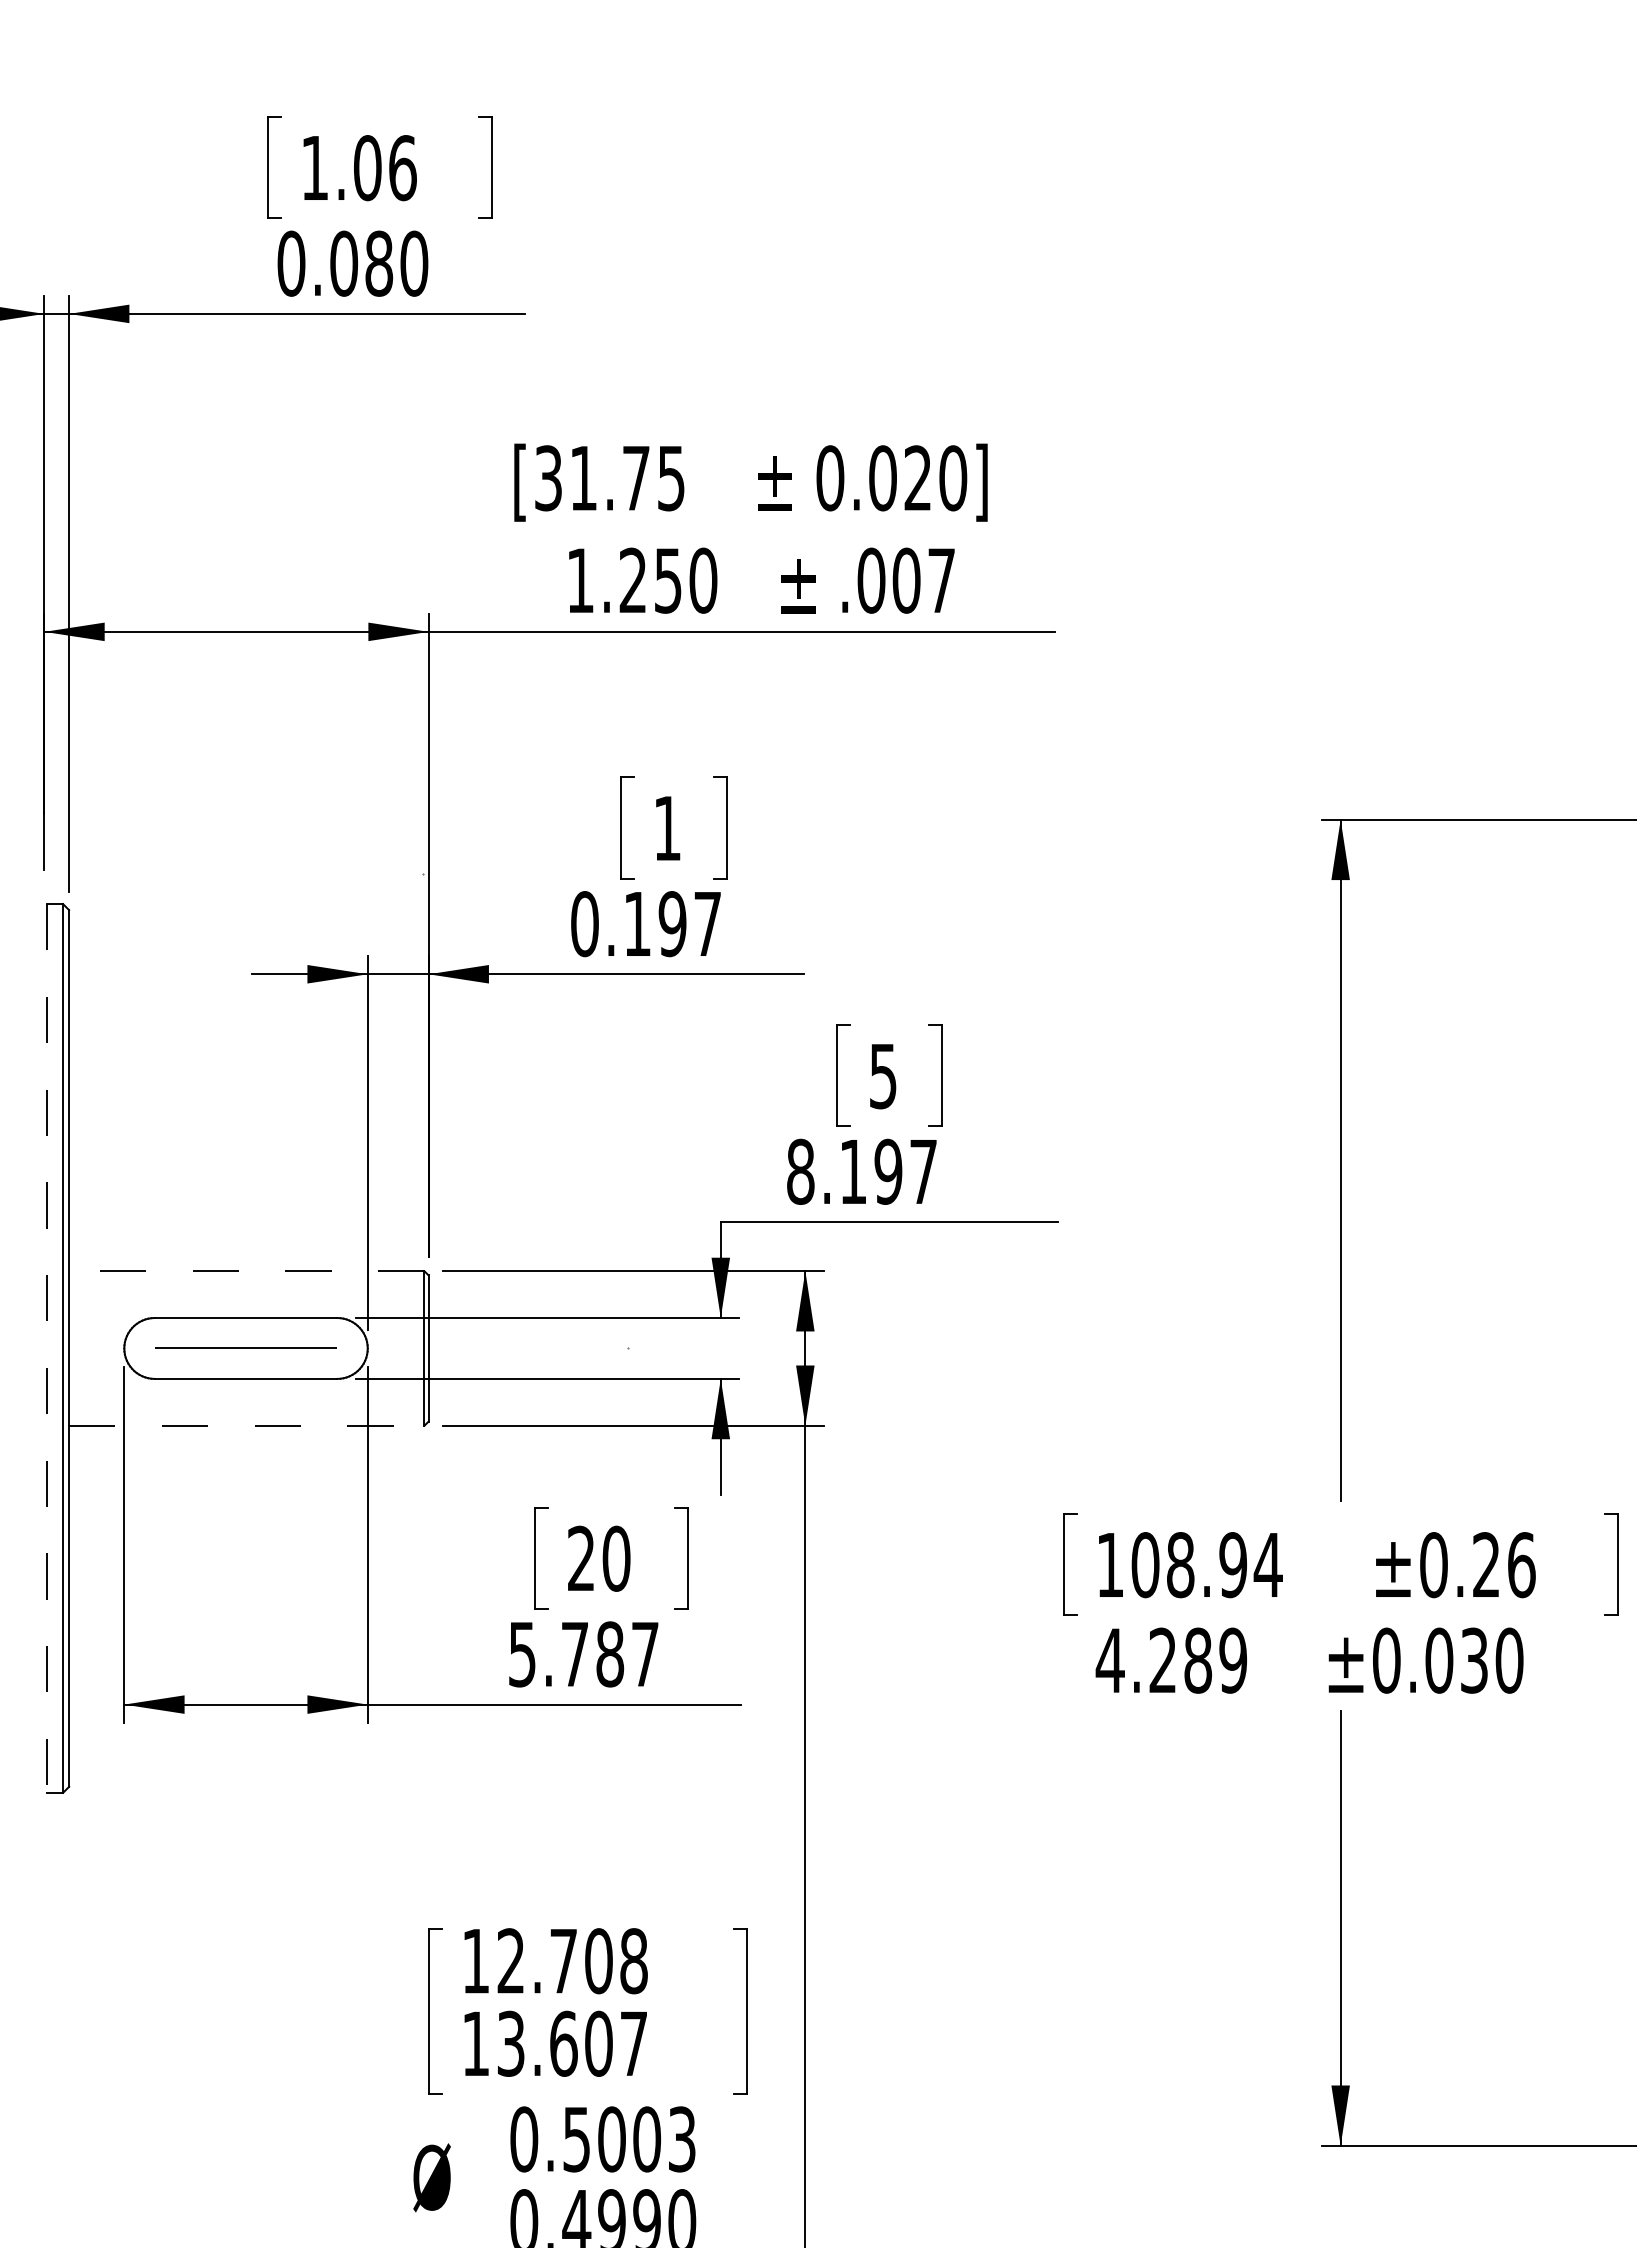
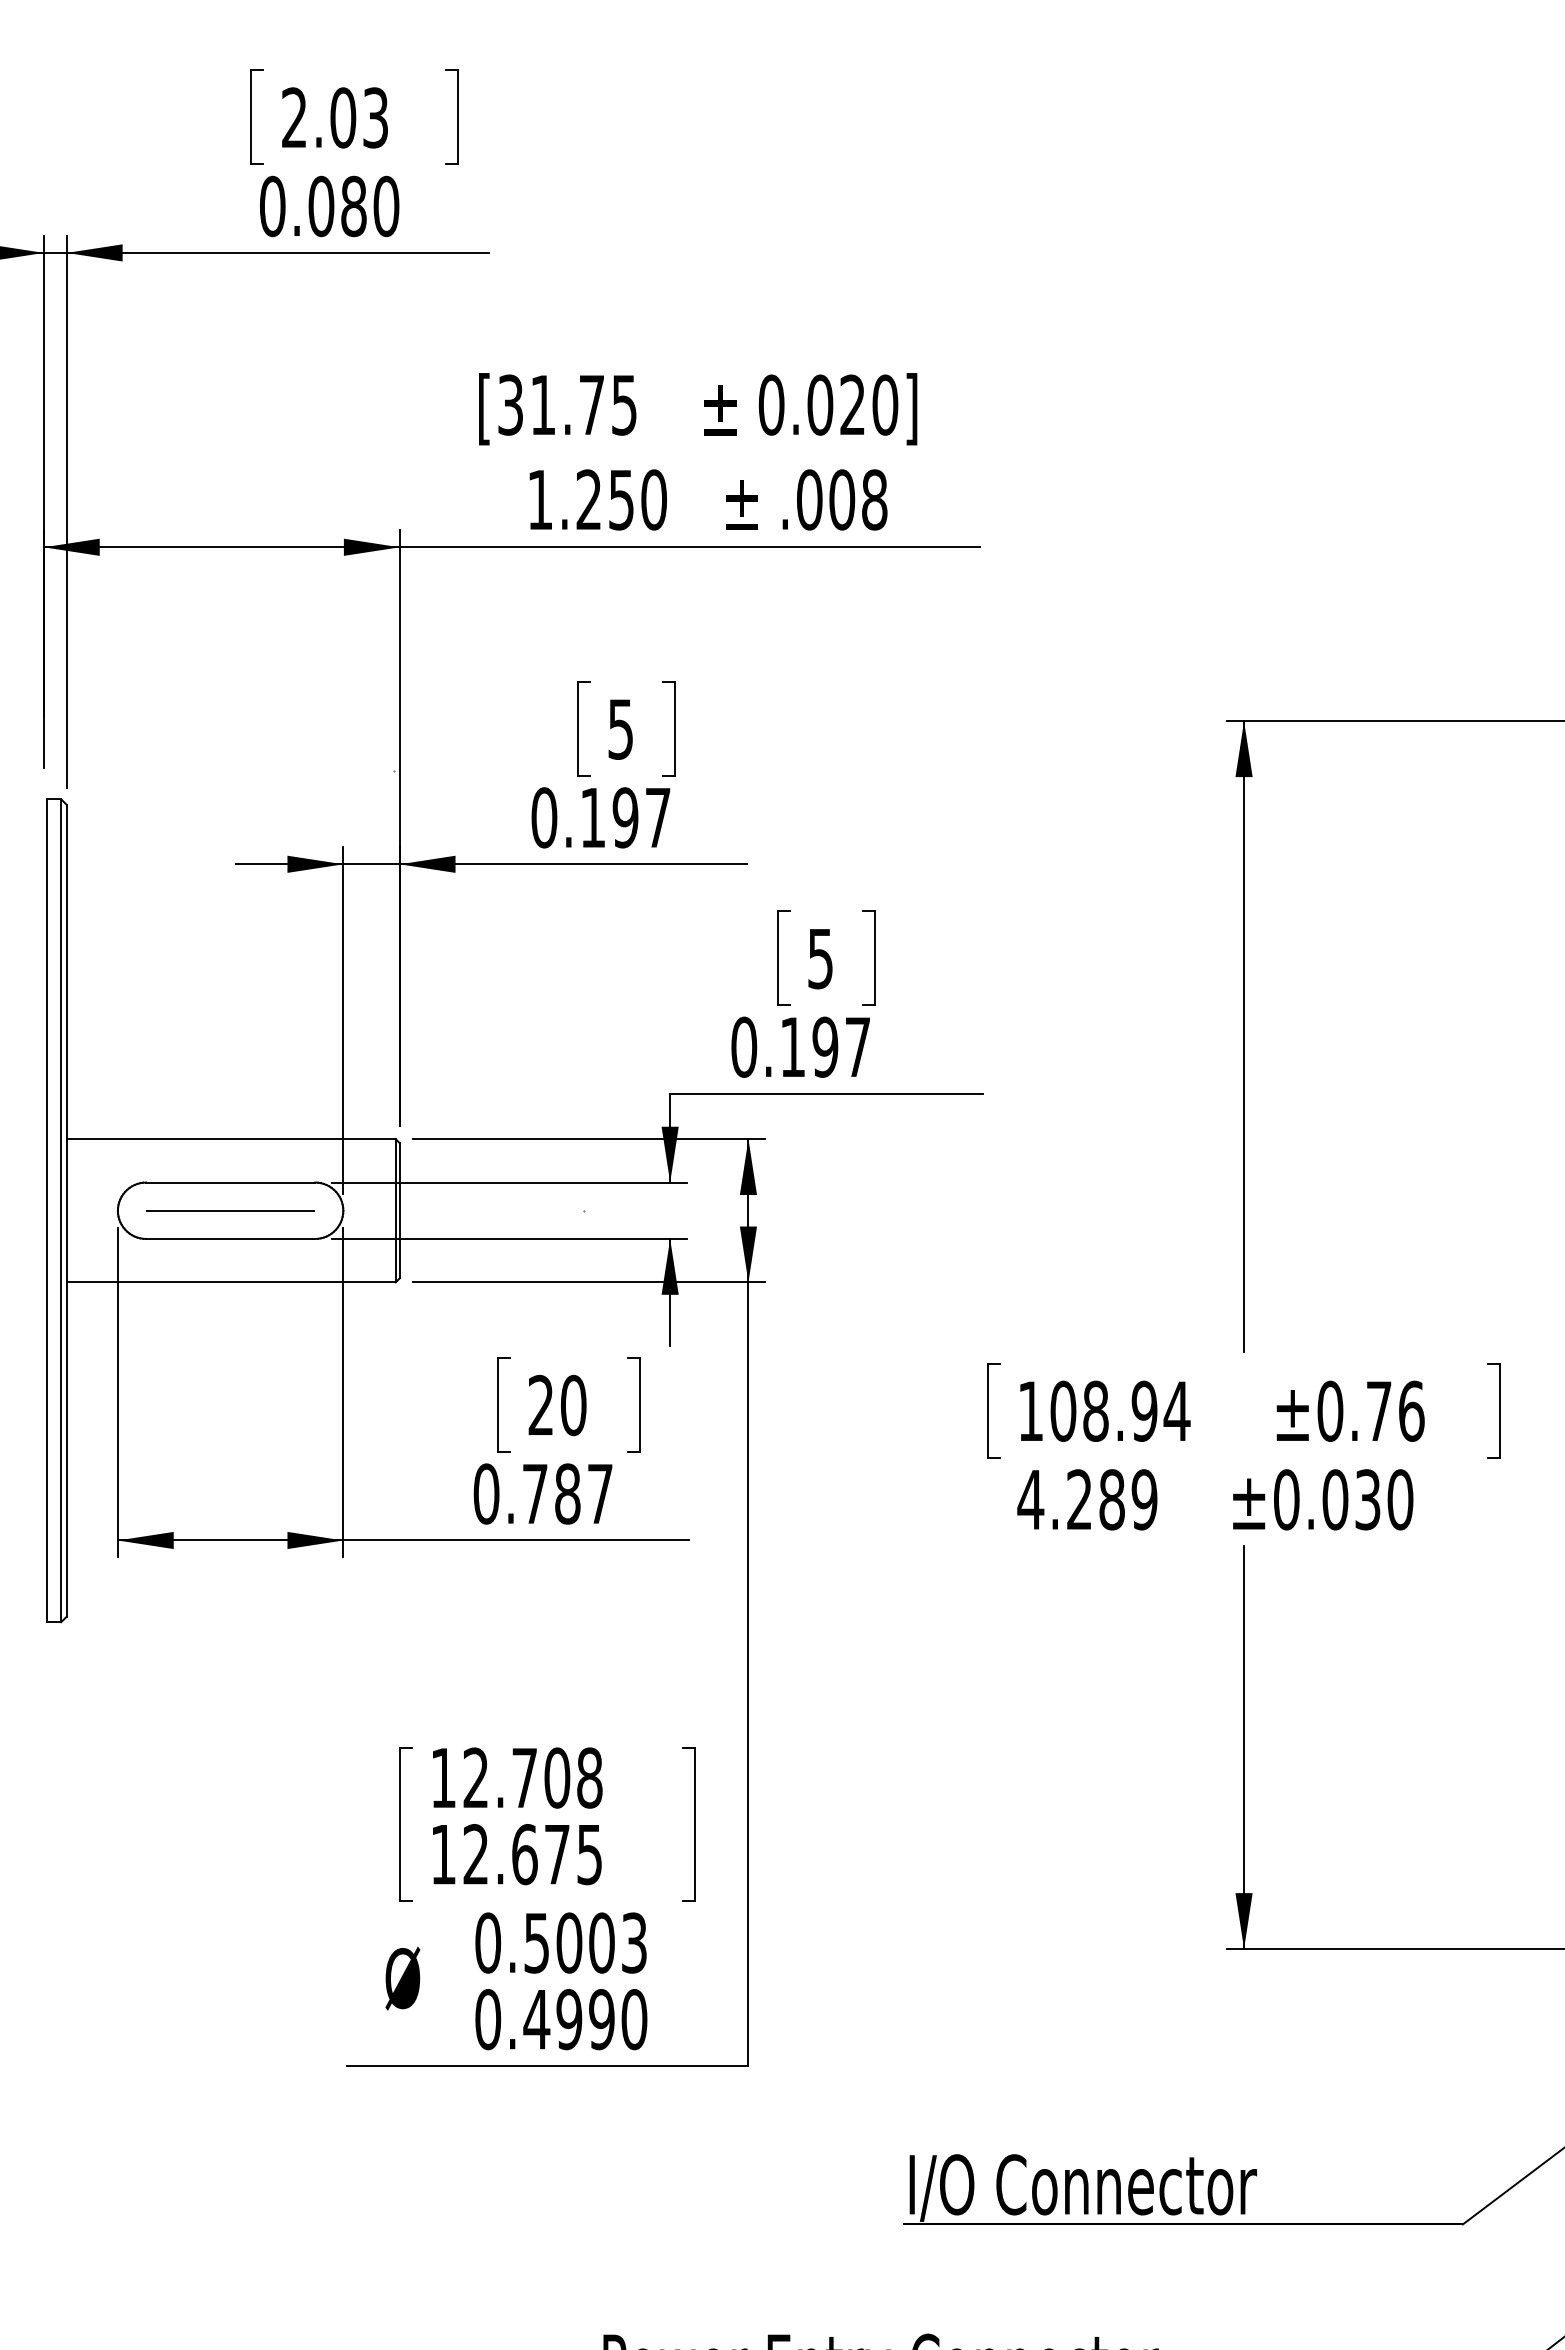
text: (359, 167) -> (335, 117), 1.06 -> 2.03
text: (941, 580) -> (874, 499), .007 -> .008
text: (667, 828) -> (620, 729), 1 -> 5
text: (801, 1172) -> (744, 1047), 8.197 -> 0.197
line: (245, 1271) -> (230, 1139), dashed -> solid
line: (47, 1349) -> (46, 1211), dashed -> solid
line: (246, 1425) -> (231, 1282), dashed -> solid
text: (1485, 1564) -> (1378, 1410), ±0.26 -> ±0.76
text: (522, 1653) -> (486, 1493), 5.787 -> 0.787
text: (572, 2043) -> (532, 1854), 13.607 -> 12.675

